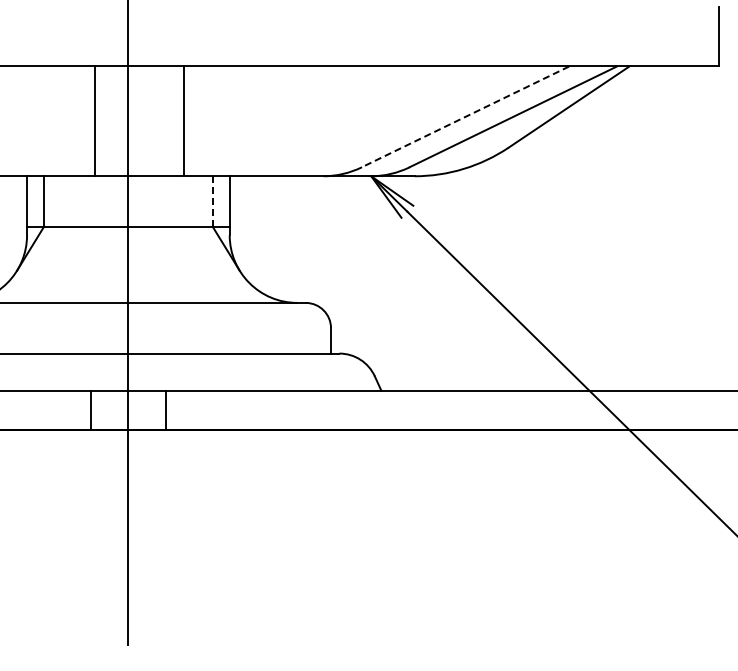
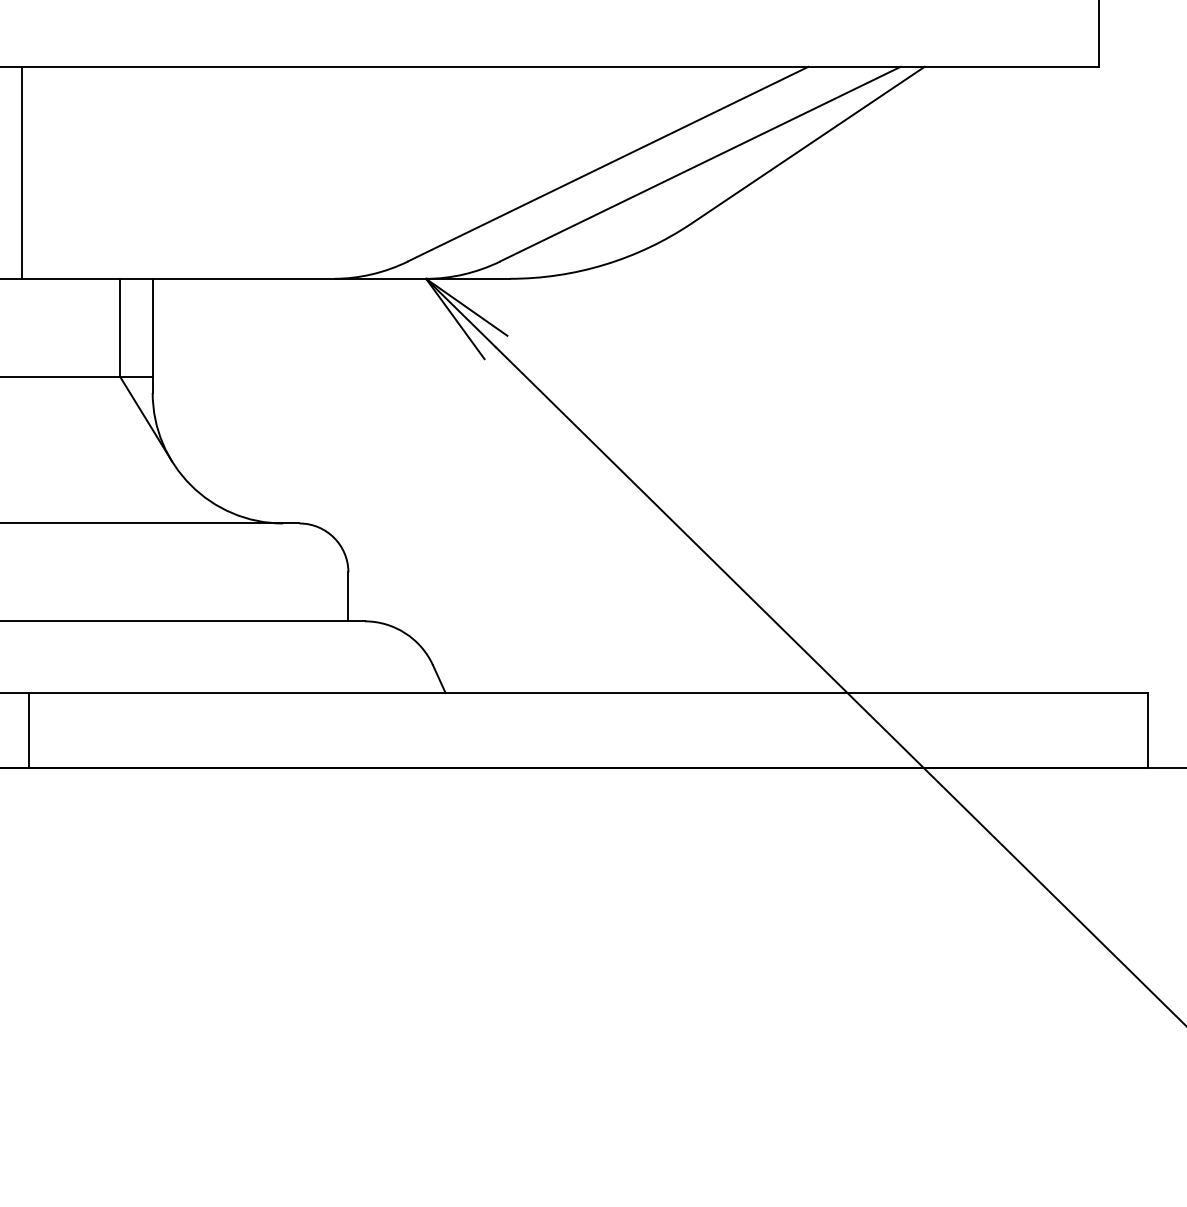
line: (465, 117) -> (608, 165), dashed -> solid
line: (184, 121) -> (22, 173), moved
line: (212, 202) -> (119, 329), dashed -> solid

